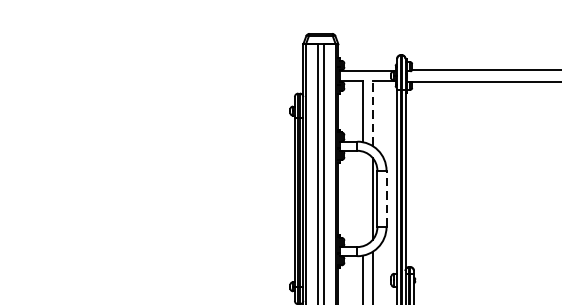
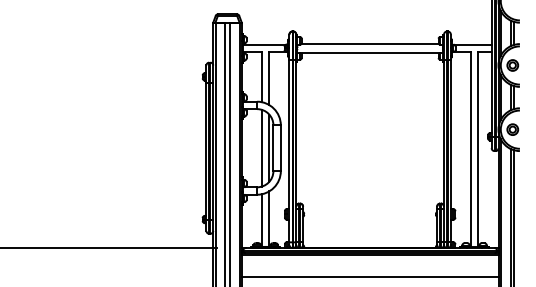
line: (372, 113) -> (269, 78), dashed -> solid
line: (363, 198) -> (262, 147), added
line: (386, 199) -> (280, 148), dashed -> solid

